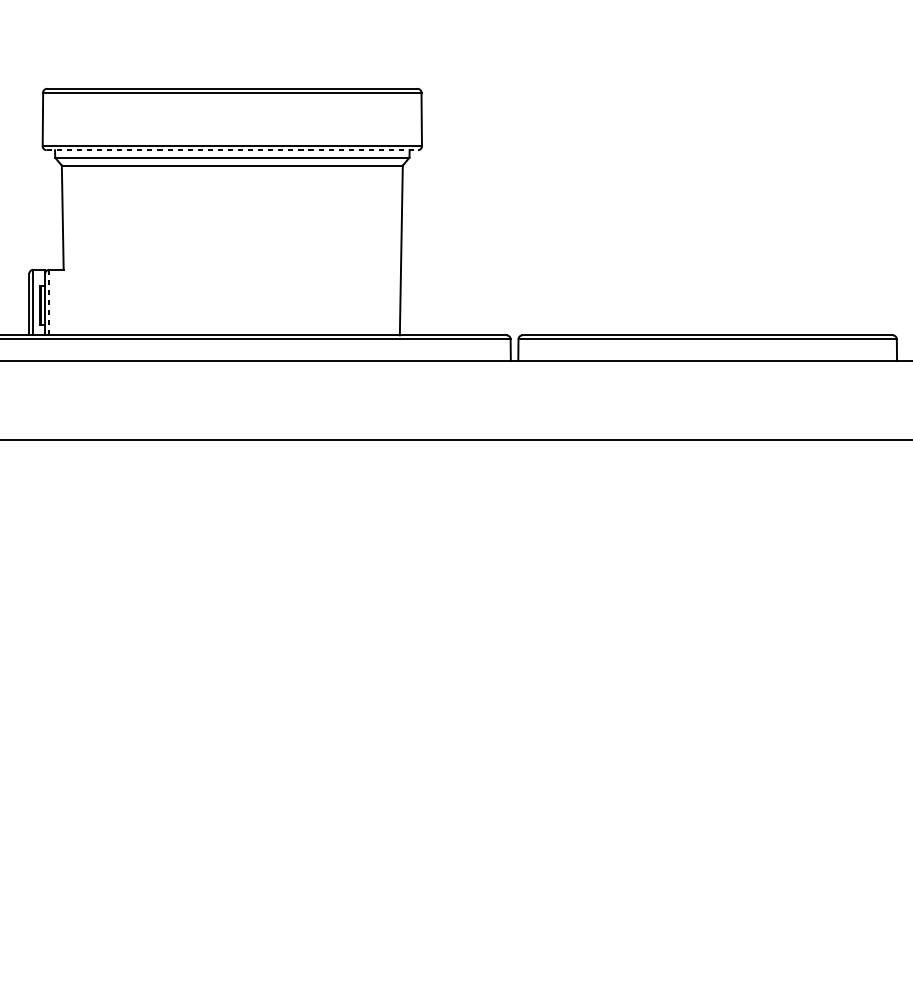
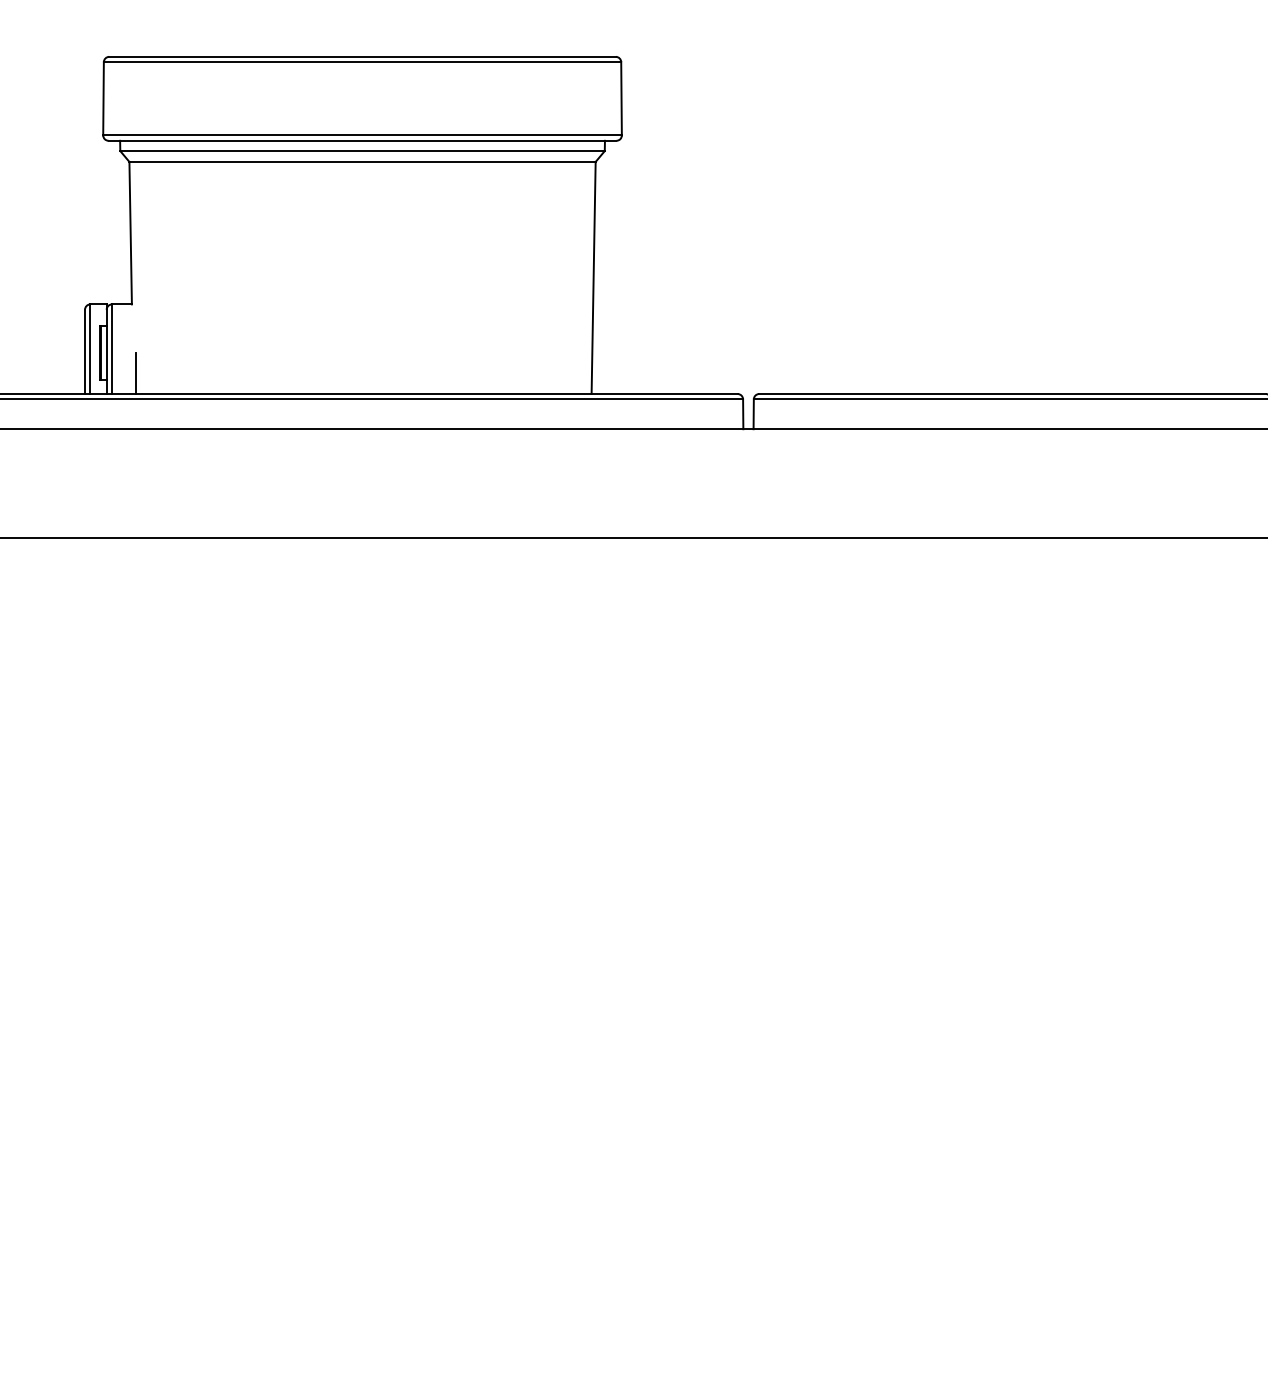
line: (232, 149) -> (362, 140), dashed -> solid
line: (49, 302) -> (112, 349), dashed -> solid
line: (67, 320) -> (136, 373), added

